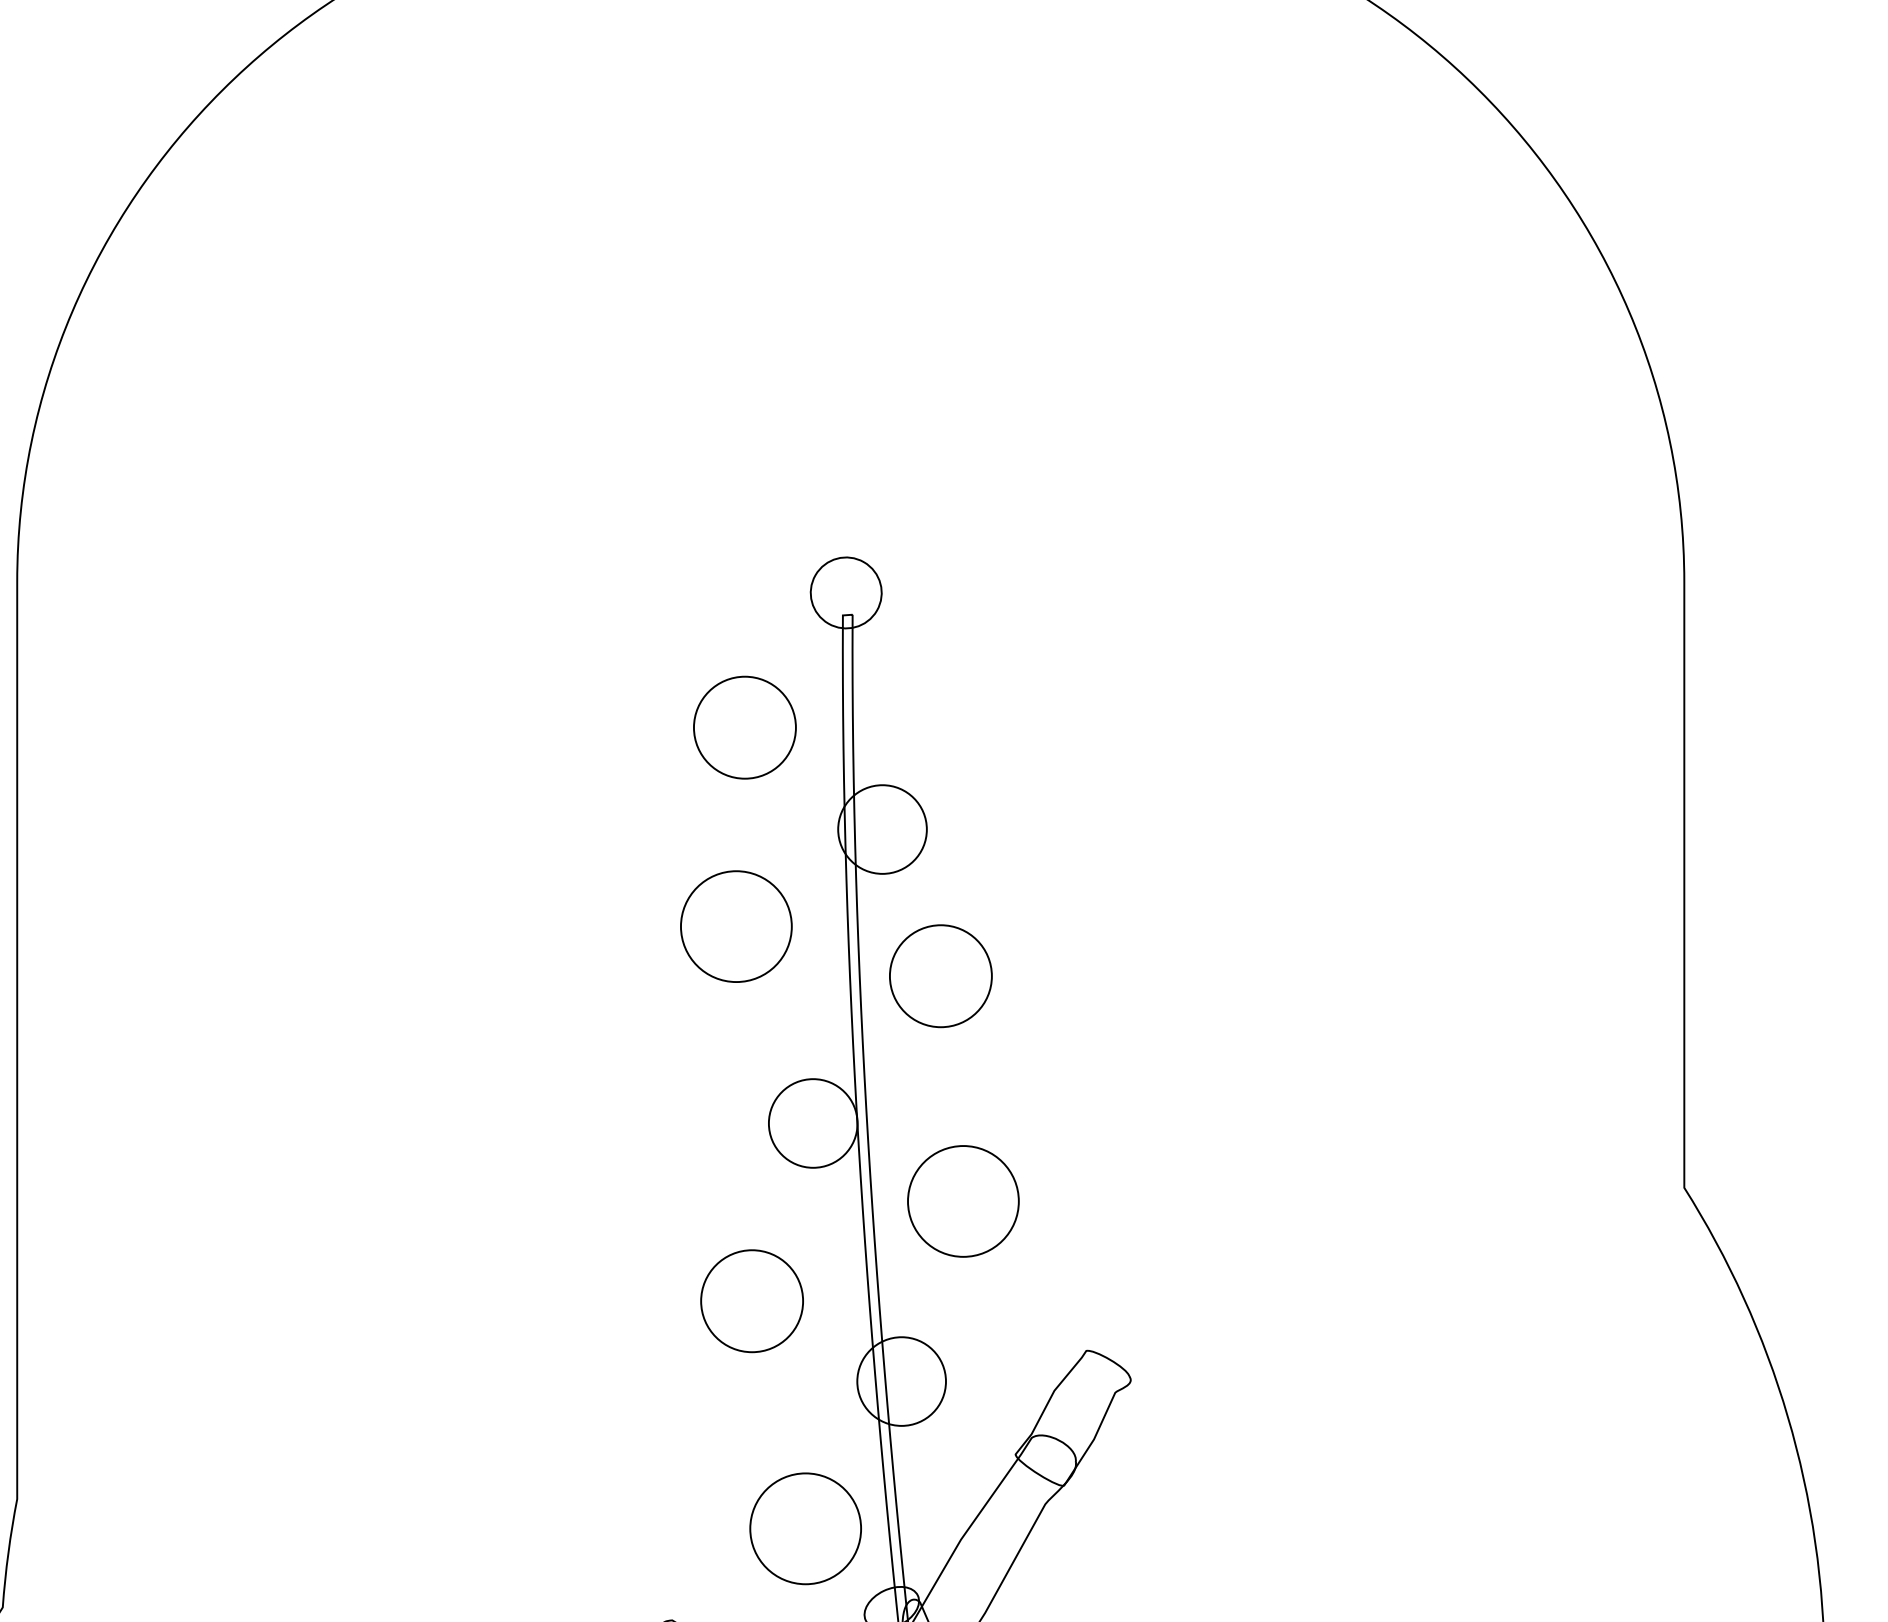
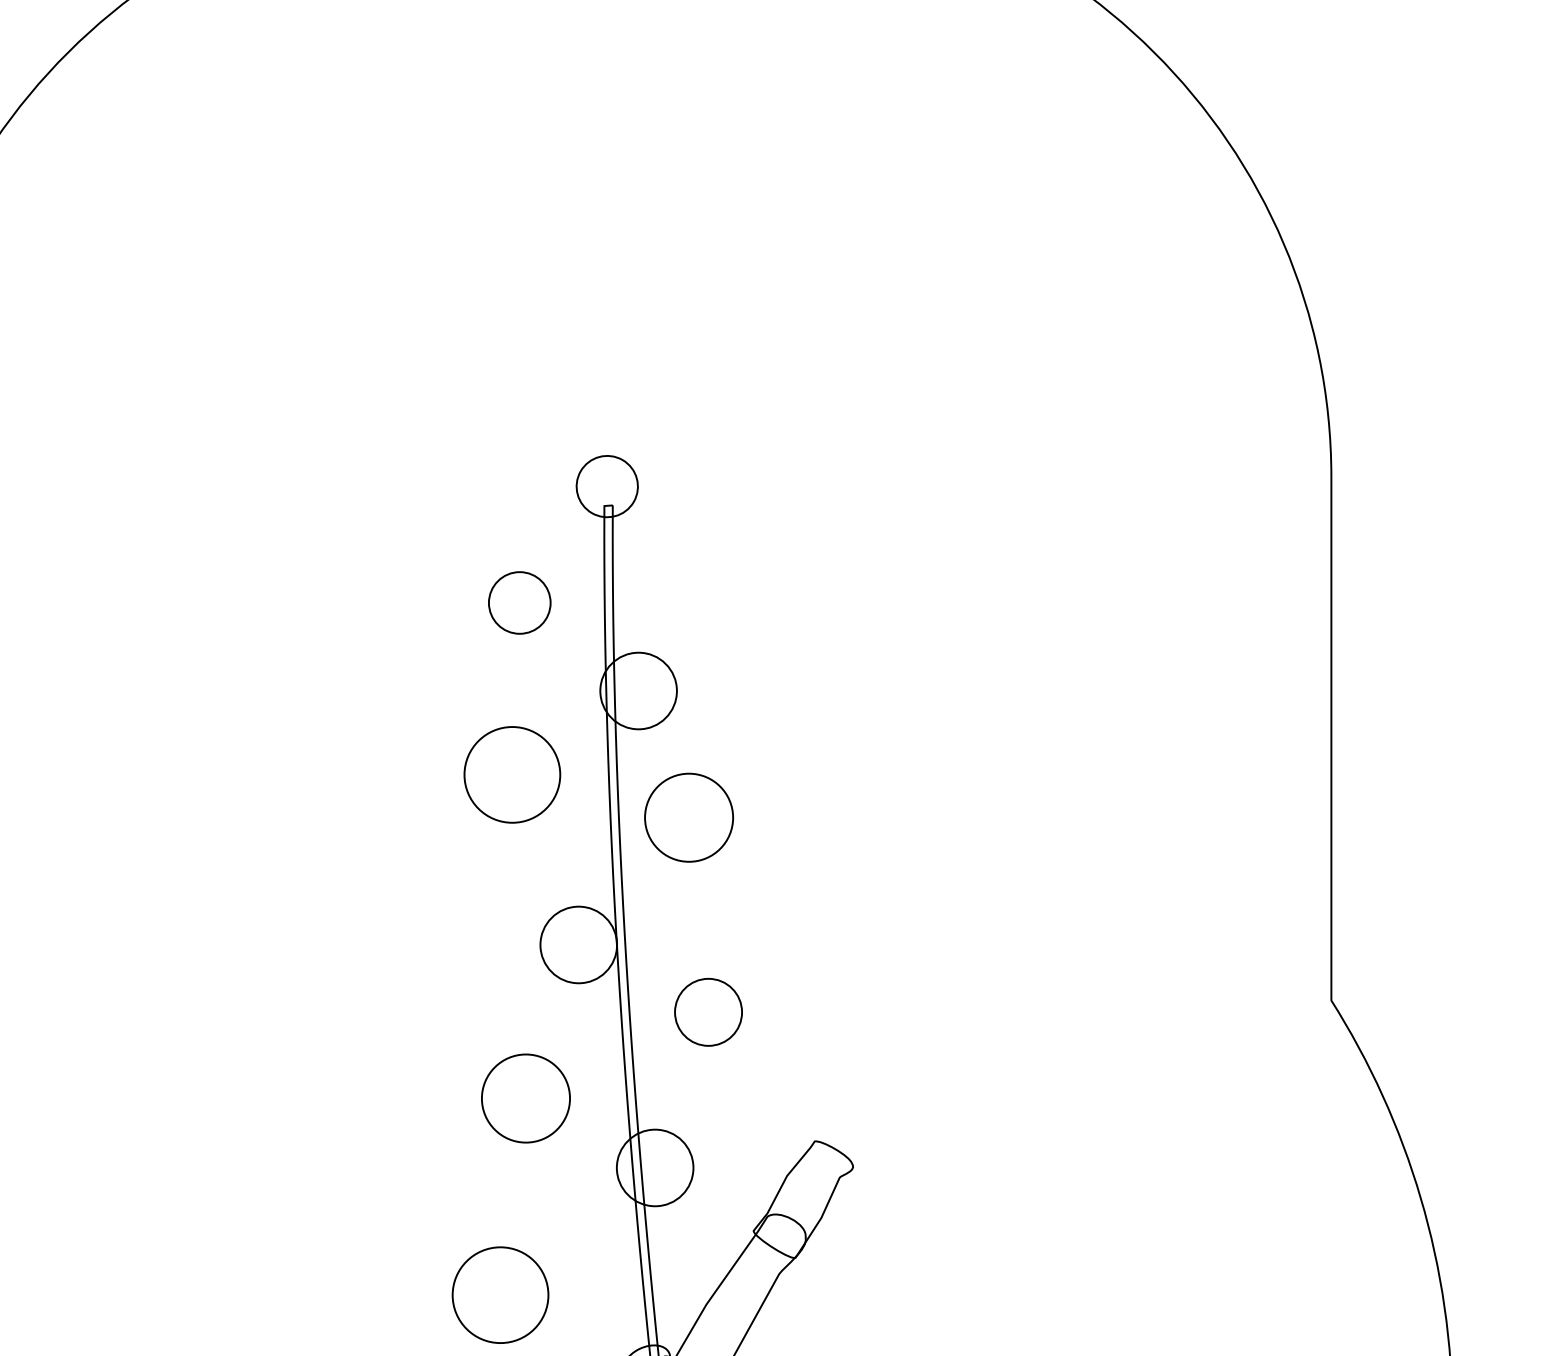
part: (744, 727) -> (519, 602), size x0.7
part: (963, 1201) -> (708, 1012), size x0.7
part: (805, 1528) -> (500, 1294), moved

